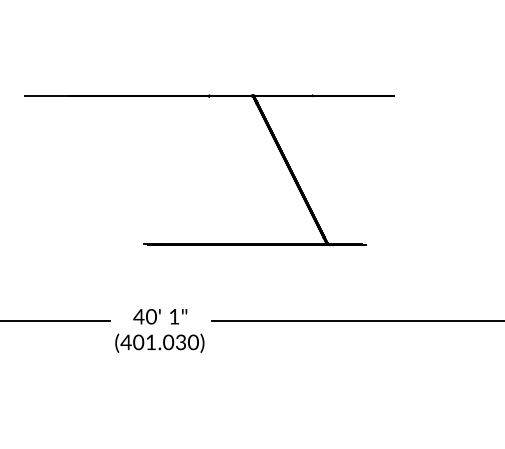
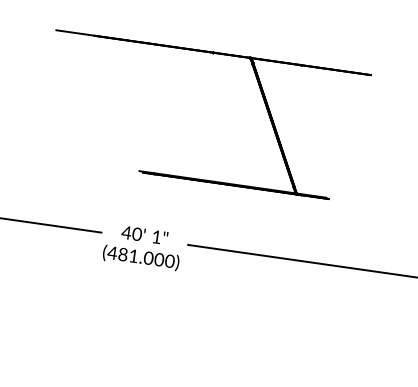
text: (159, 342) -> (140, 257), (401.030) -> (481.000)

